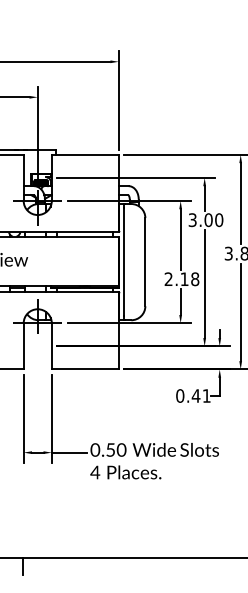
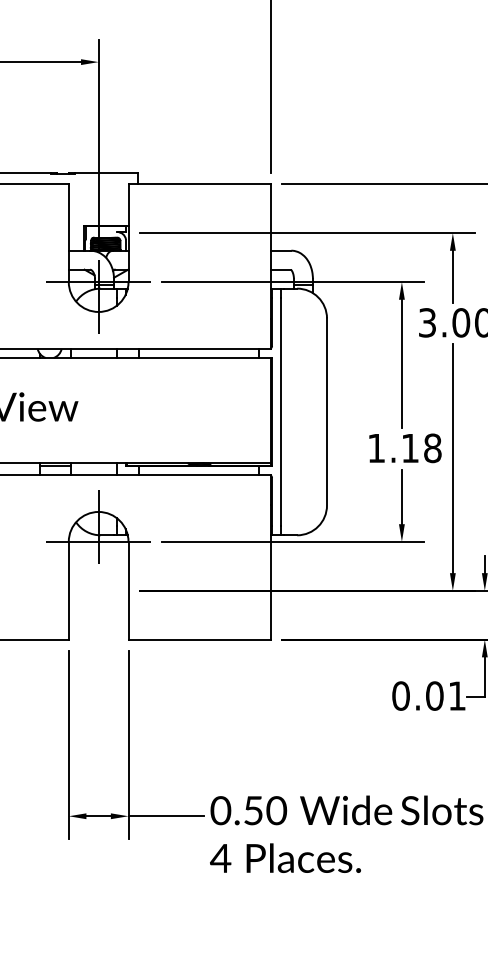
text: (168, 278) -> (376, 446), 2.18 -> 1.18
text: (195, 395) -> (433, 694), 0.41 -> 0.01

